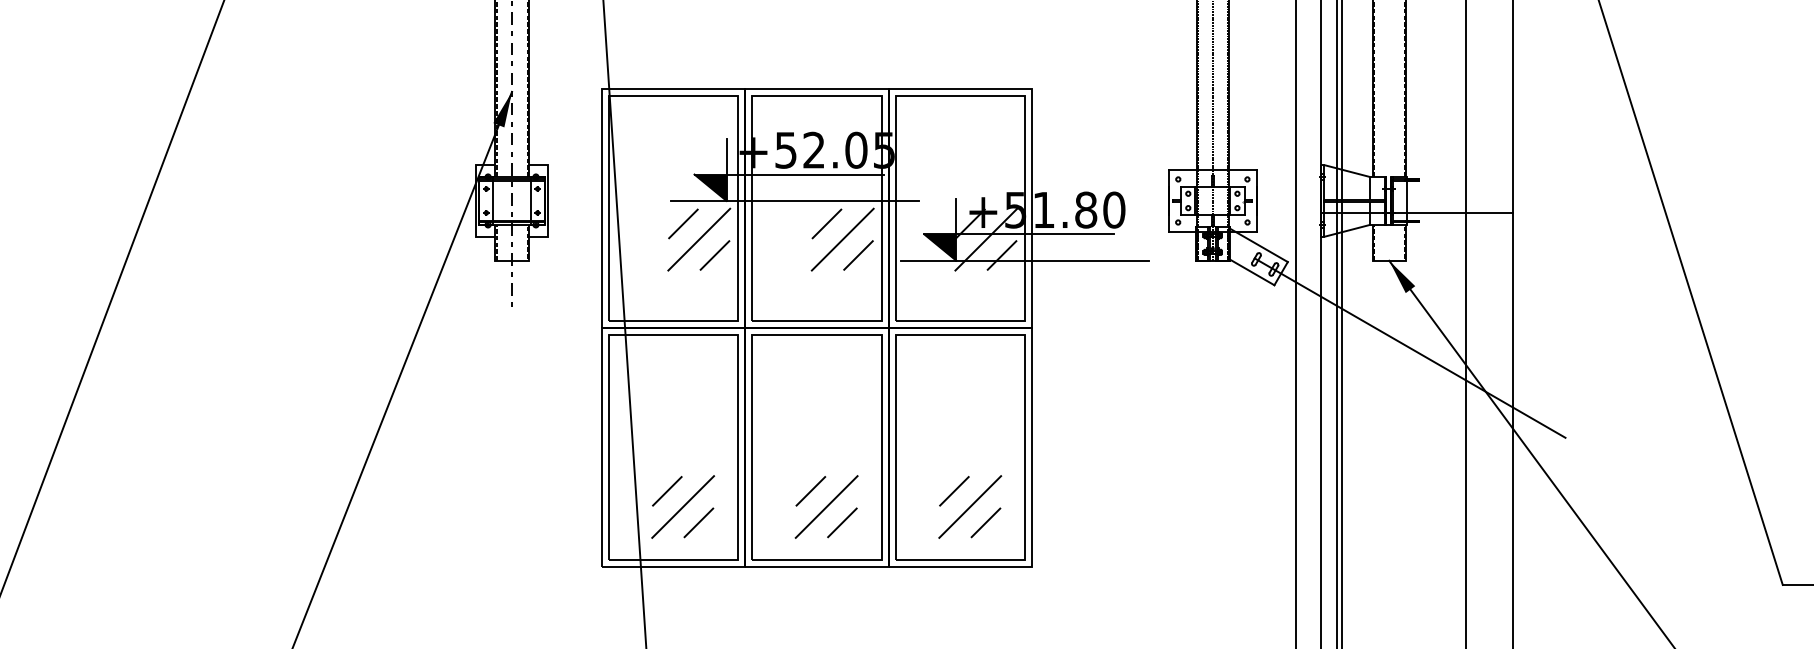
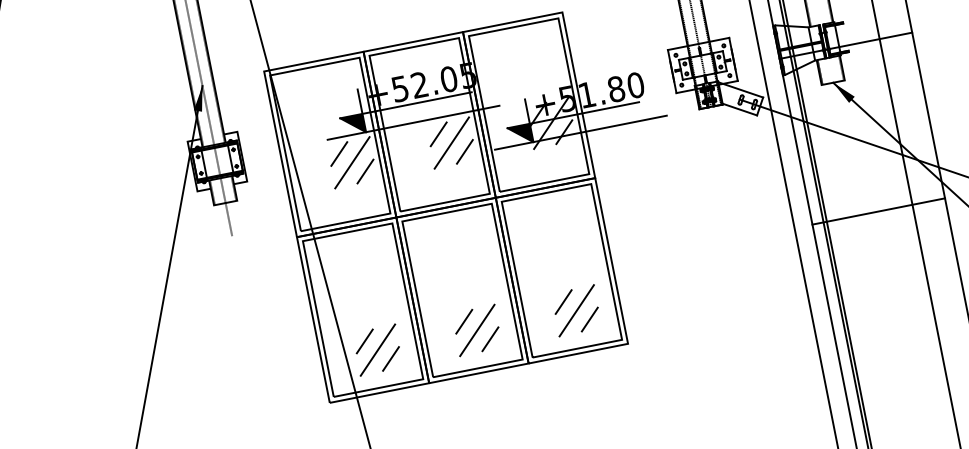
line: (1416, 452) -> (878, 211), added

